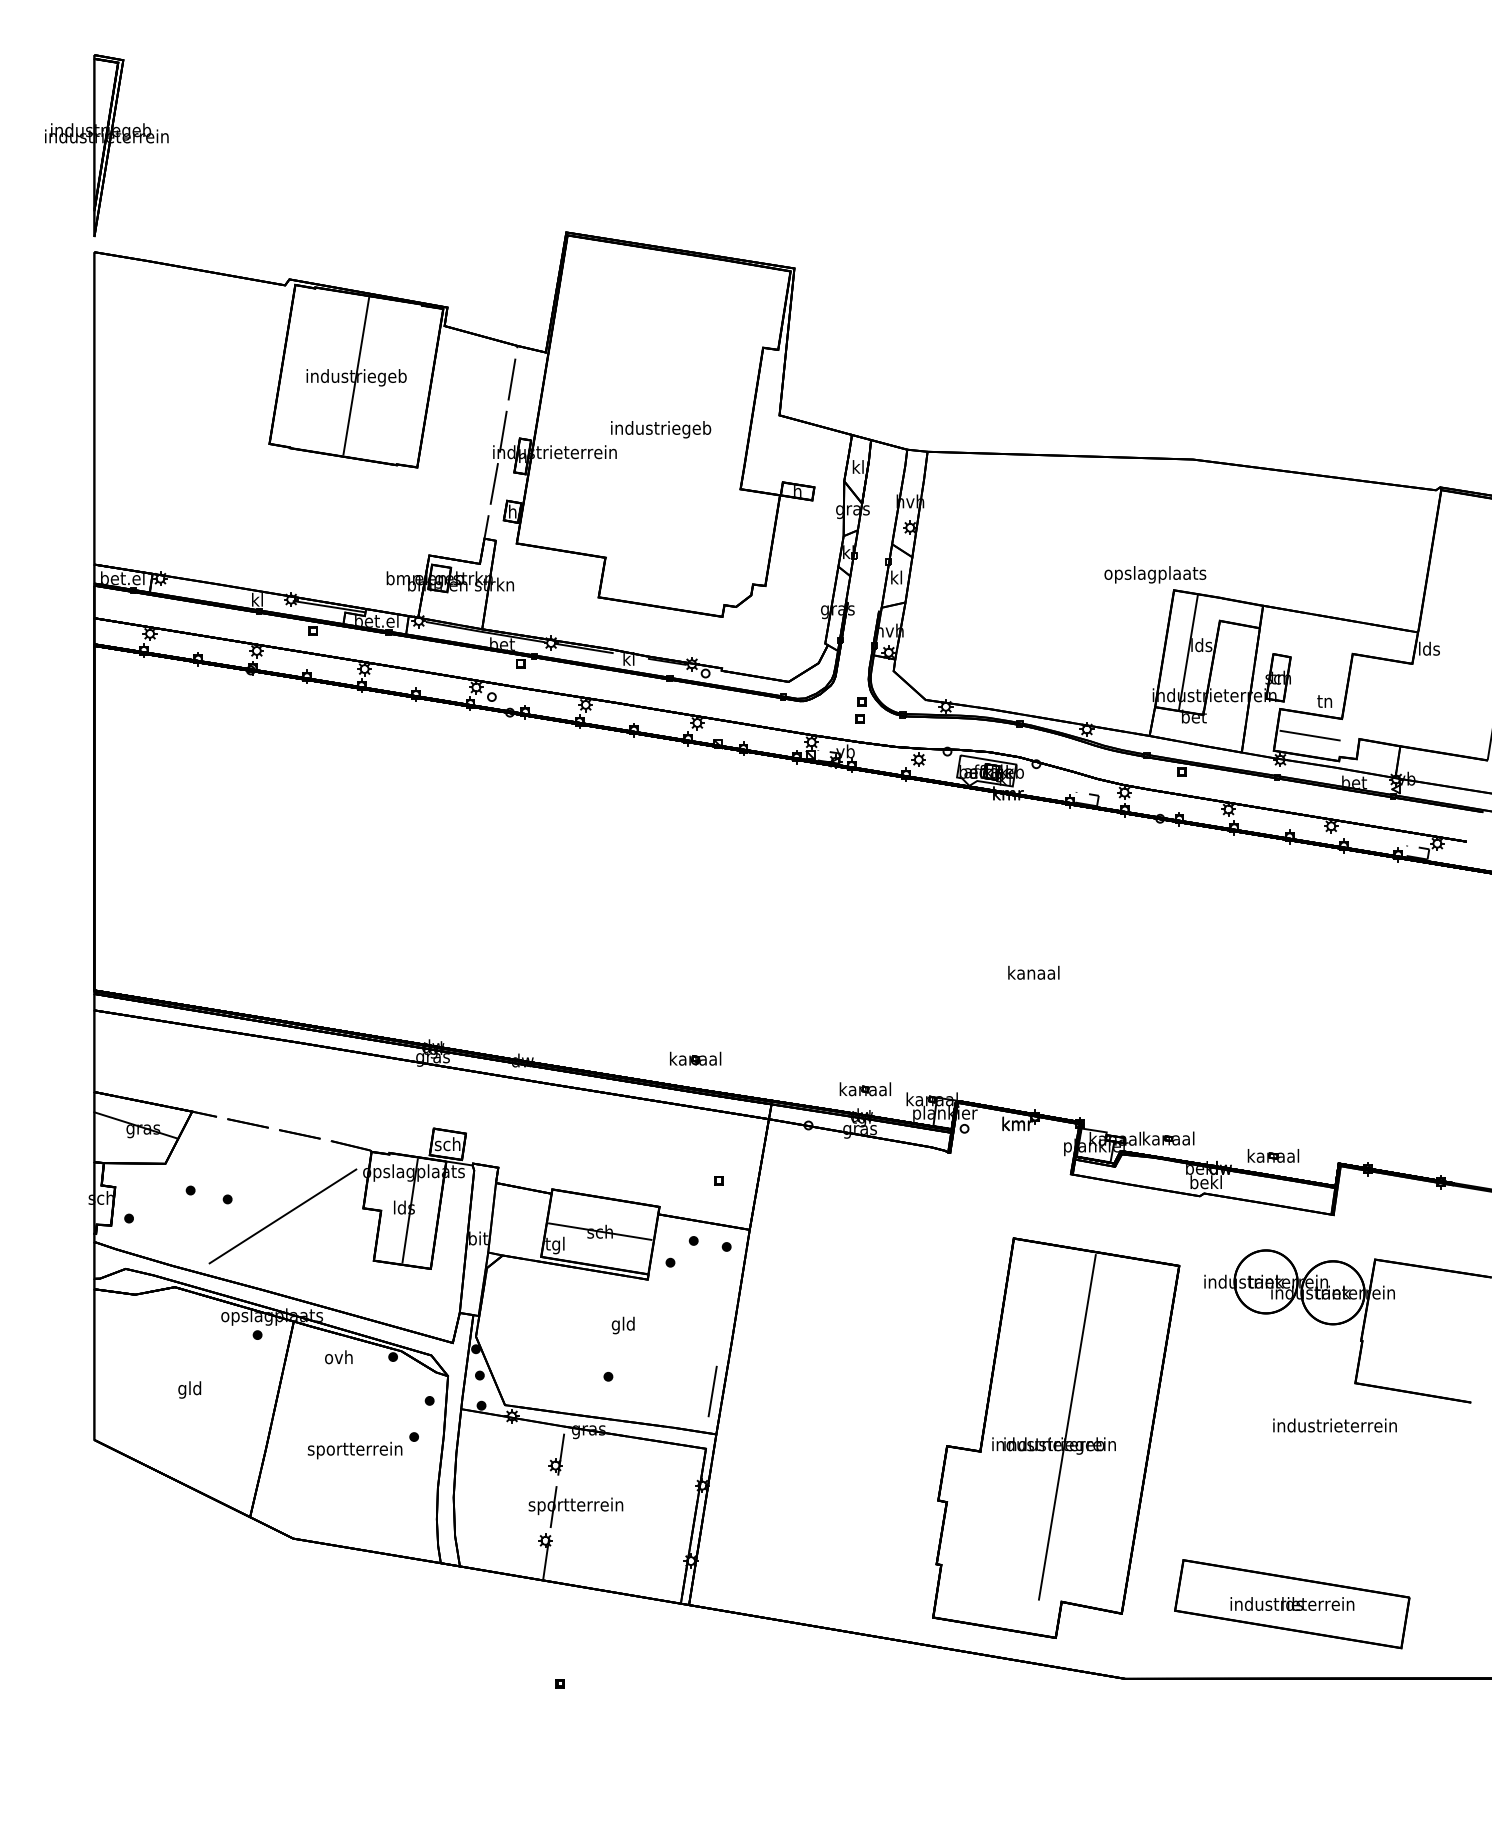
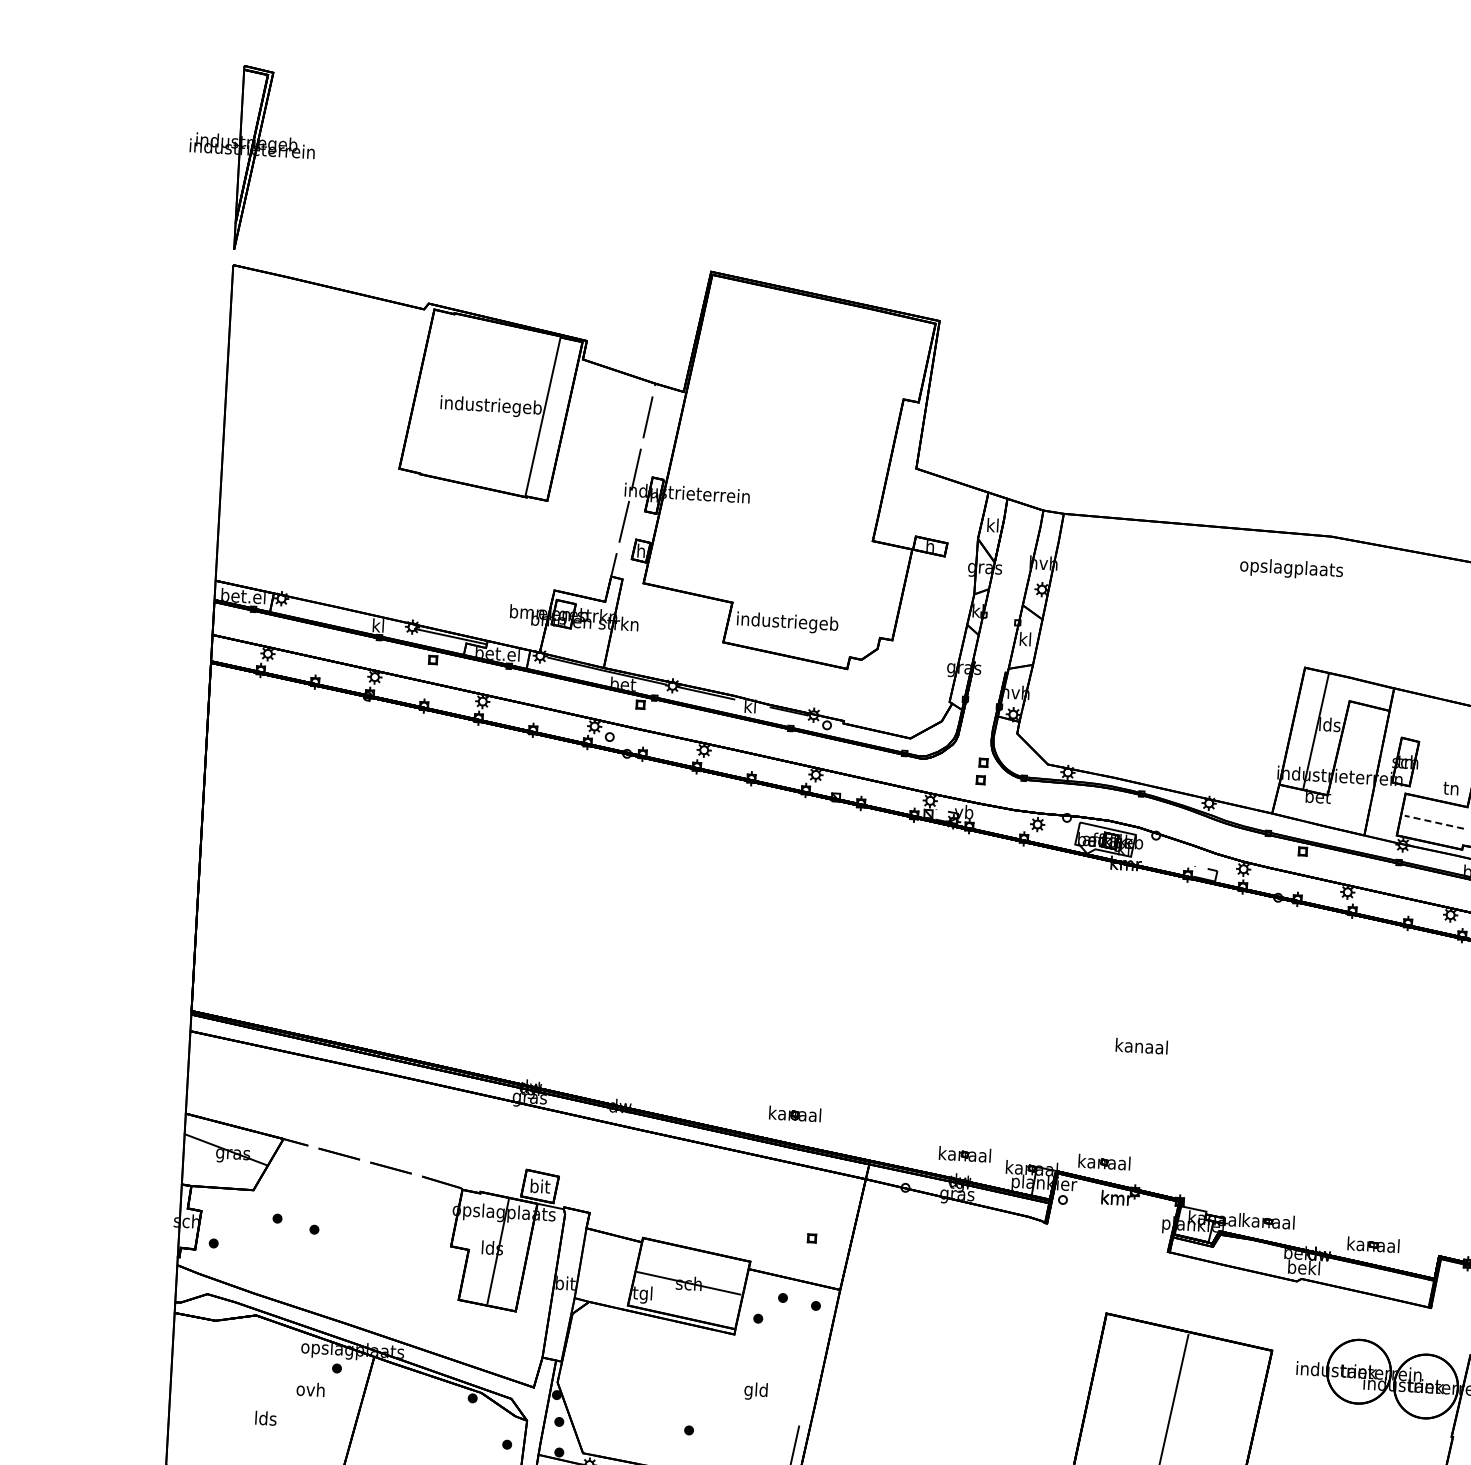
line: (356, 375) -> (543, 416), moved
text: (661, 429) -> (788, 622), moved
text: (1155, 574) -> (1291, 568), moved
line: (1310, 735) -> (1434, 822), solid -> dashed
part: (1003, 1089) -> (1104, 1162), added
text: (447, 1144) -> (539, 1186), sch -> bit
line: (282, 1216) -> (368, 1250), removed
text: (622, 1325) -> (755, 1391), moved
text: (338, 1357) -> (310, 1389), moved
text: (189, 1389) -> (265, 1419), gld -> lds

